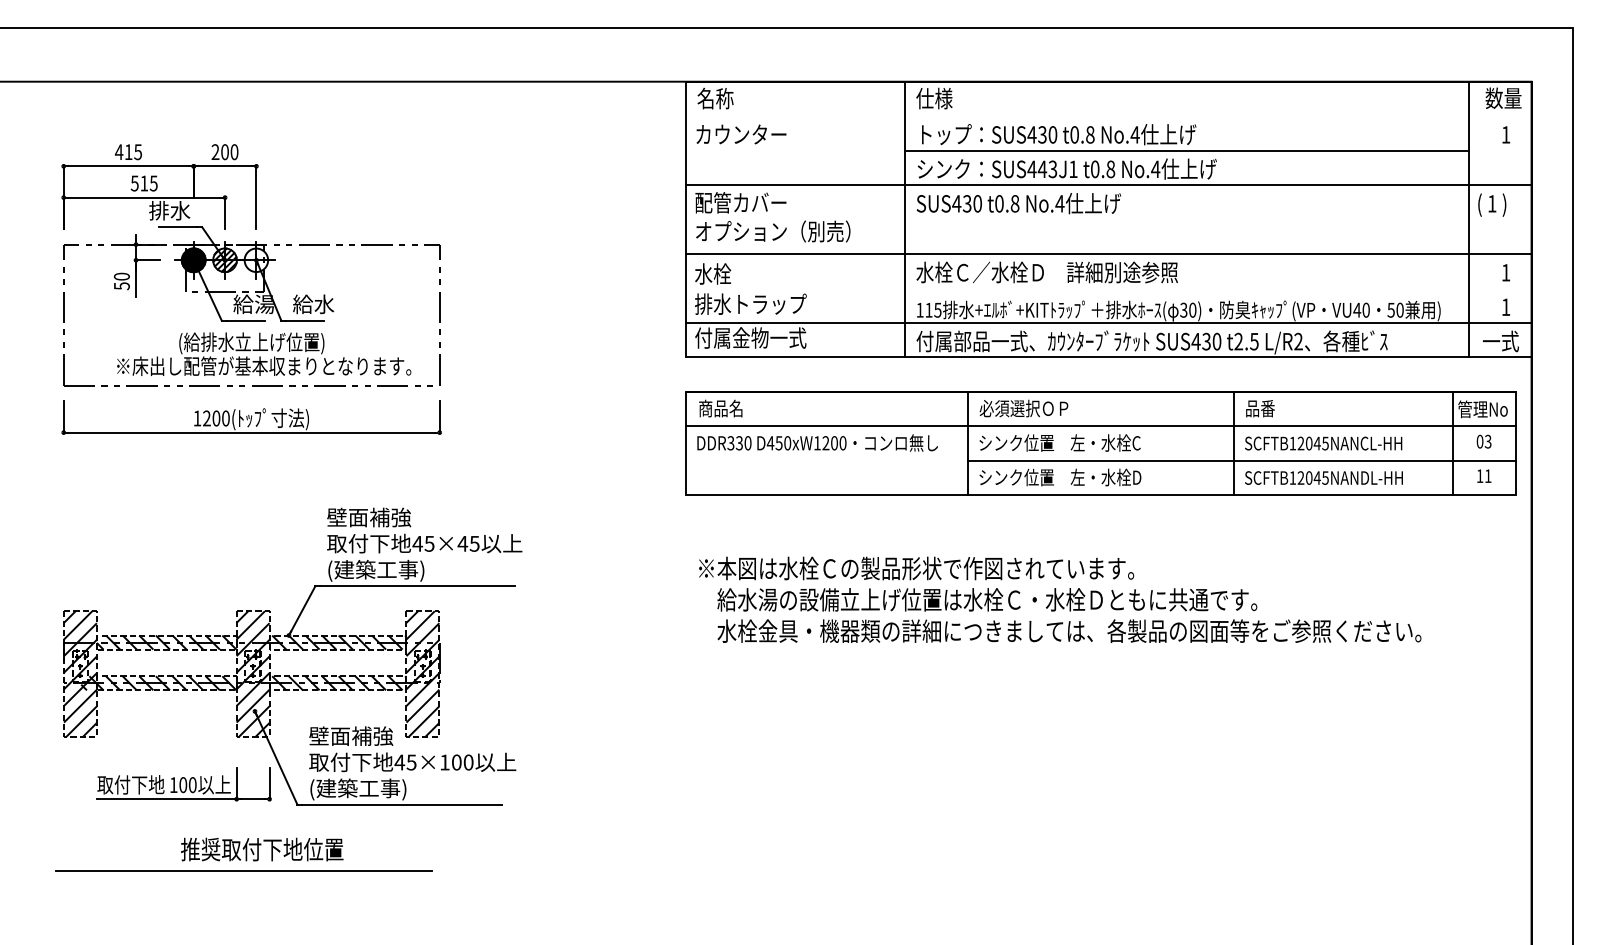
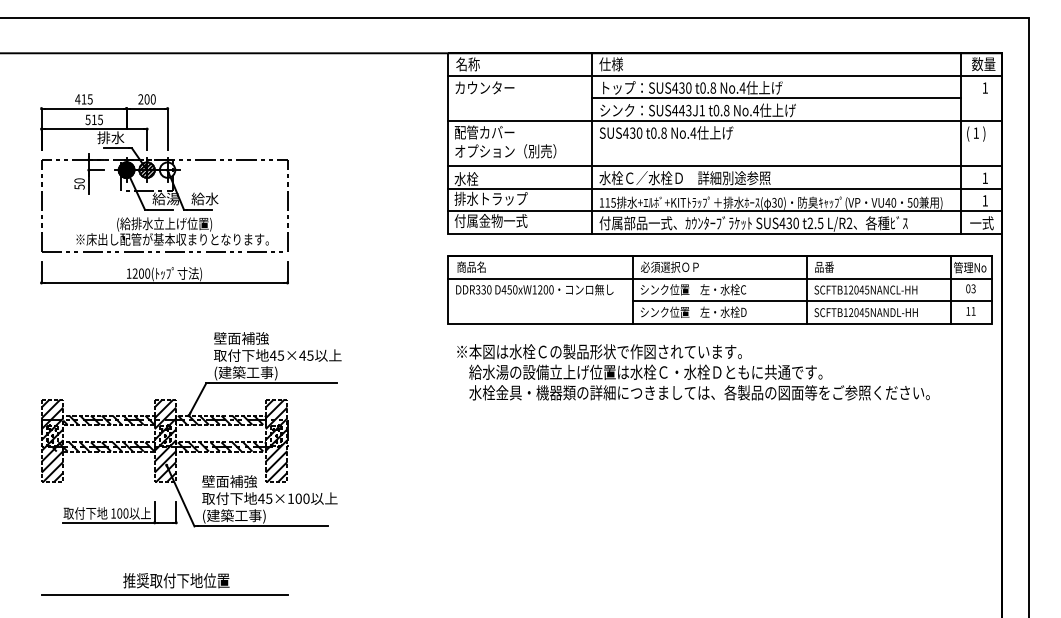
line: (1107, 115) -> (724, 75), added
line: (1107, 288) -> (724, 188), added
text: (1060, 600) -> (693, 372), moved
part: (244, 855) -> (164, 584), moved

